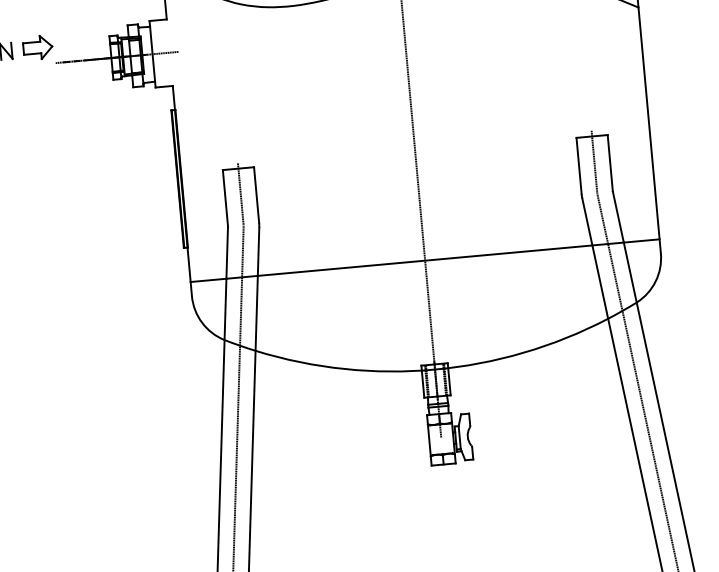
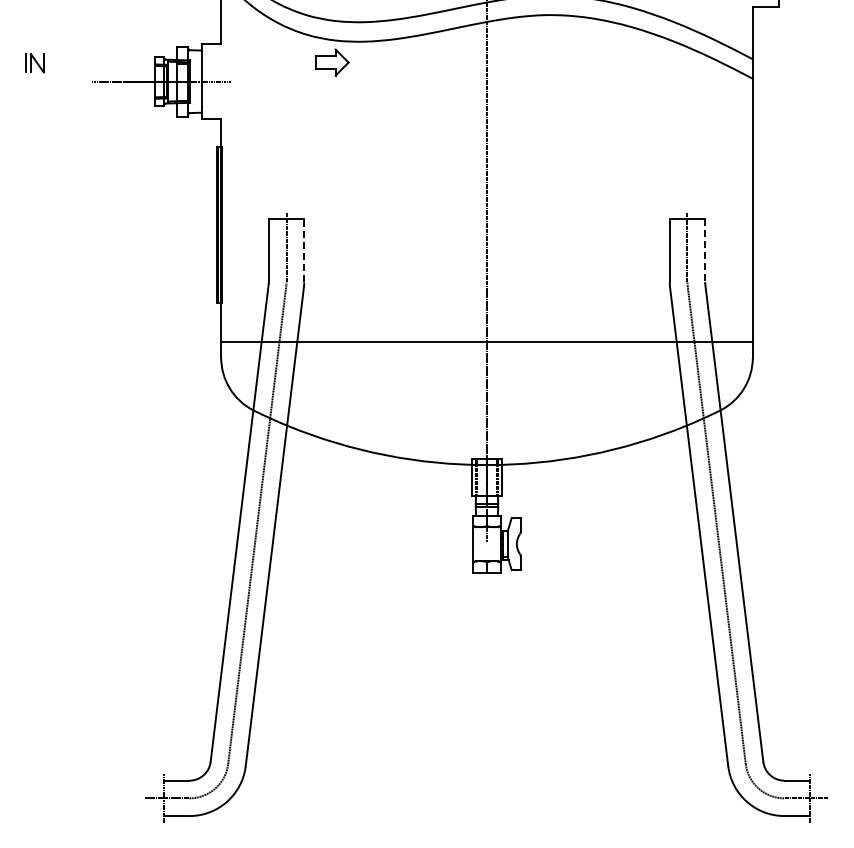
part: (37, 47) -> (332, 62), moved
line: (610, 162) -> (705, 250), solid -> dashed
line: (256, 194) -> (304, 250), solid -> dashed

